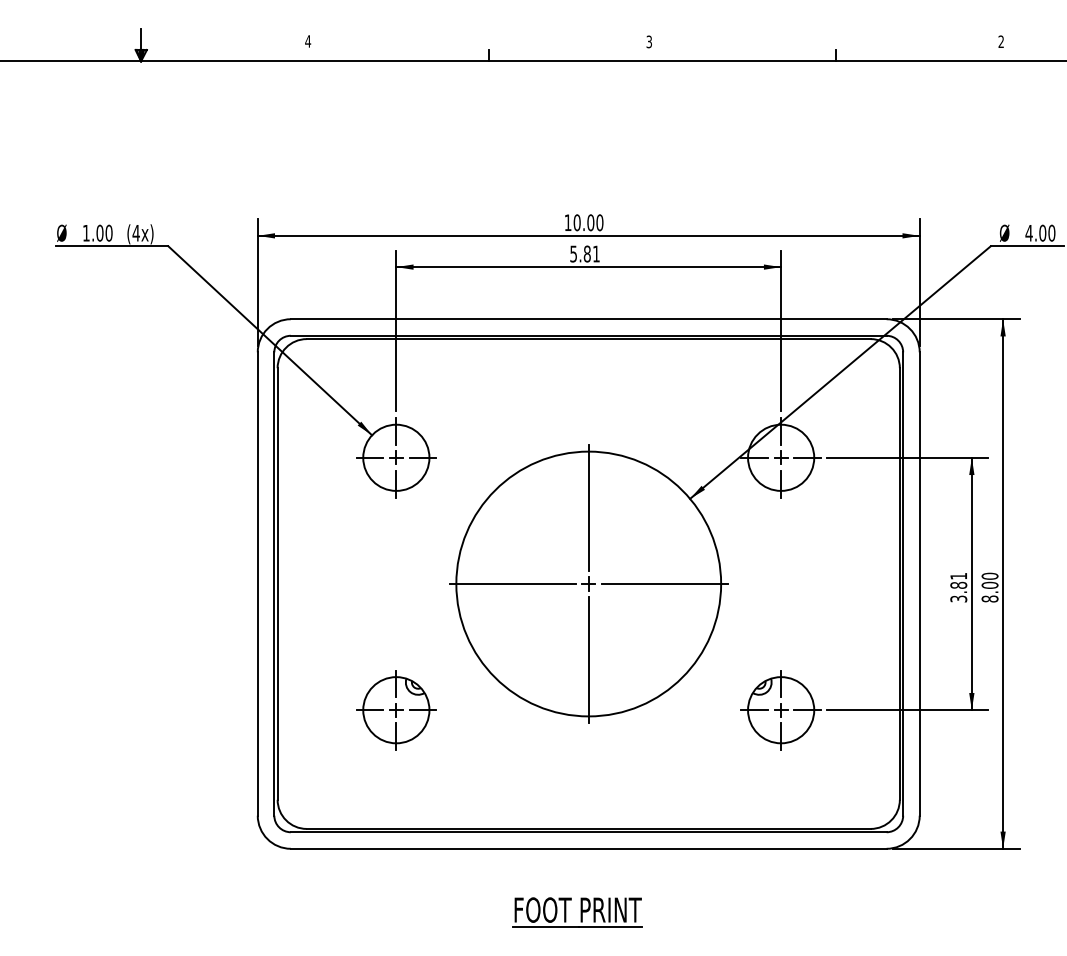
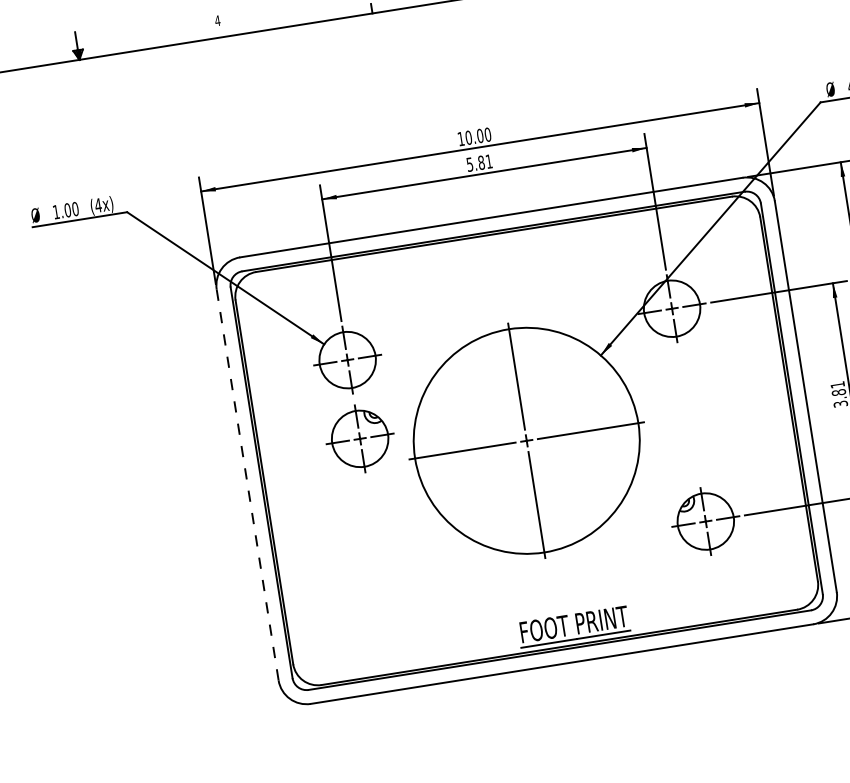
line: (257, 584) -> (247, 485), solid -> dashed
part: (396, 710) -> (360, 439), moved
part: (577, 912) -> (574, 626), moved

